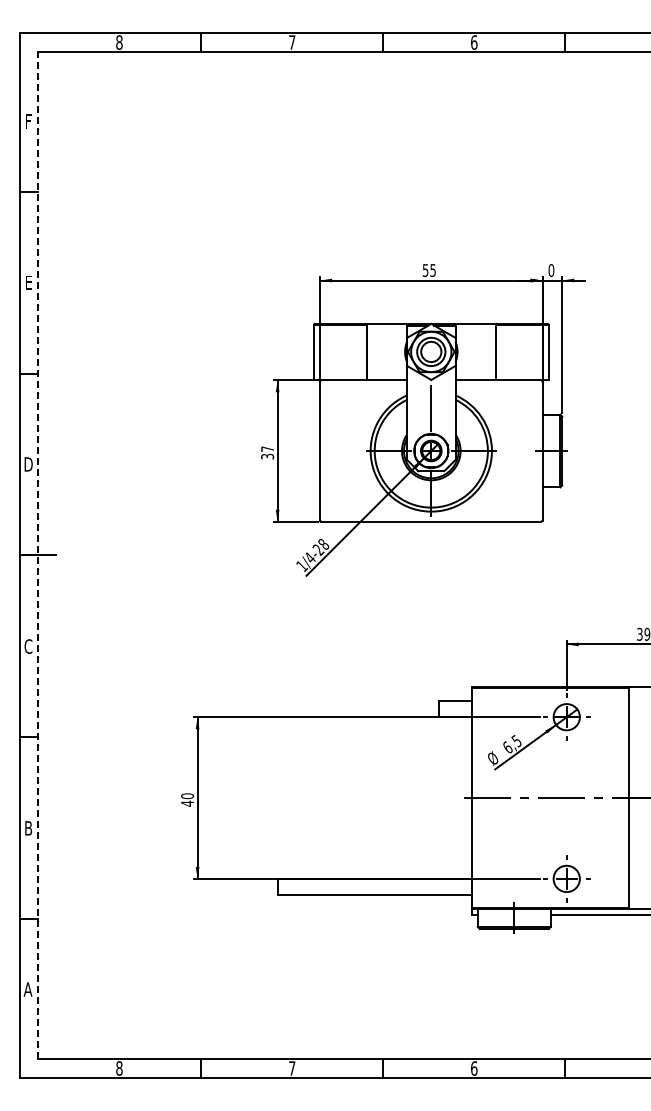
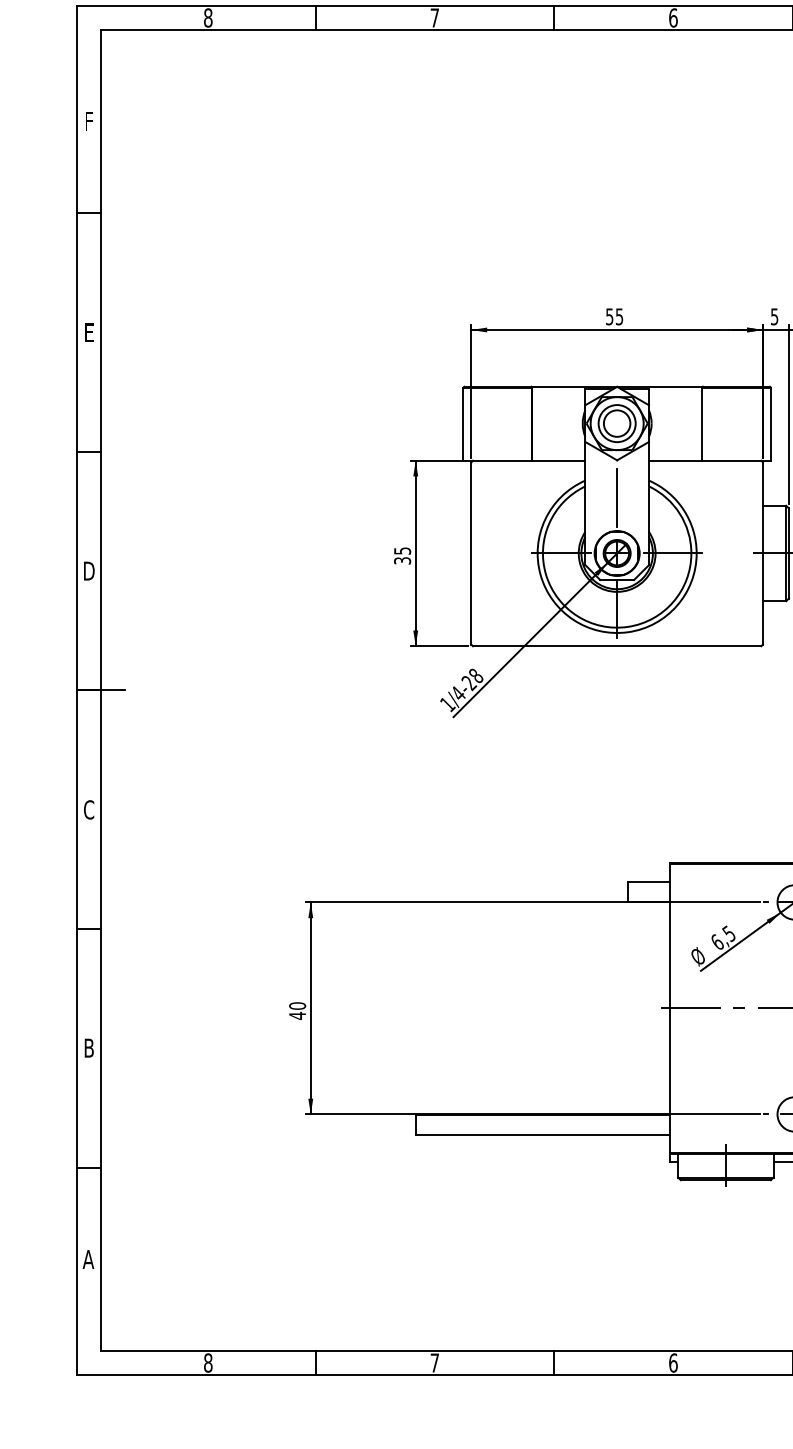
text: (551, 270) -> (774, 316), 0 -> 5
text: (267, 448) -> (402, 550), 37 -> 35
line: (37, 555) -> (100, 690), dashed -> solid

